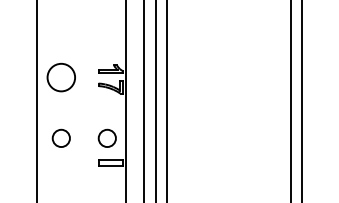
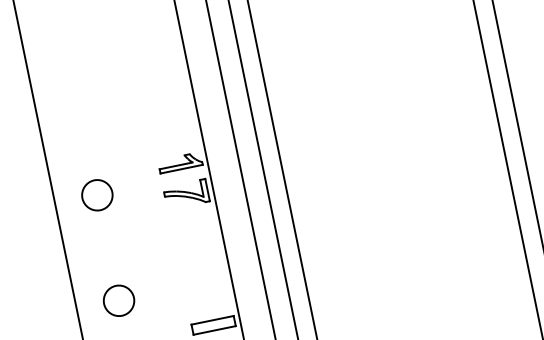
circle: (60, 77) -> (95, 195), size x0.62
circle: (106, 137) -> (197, 283), removed

